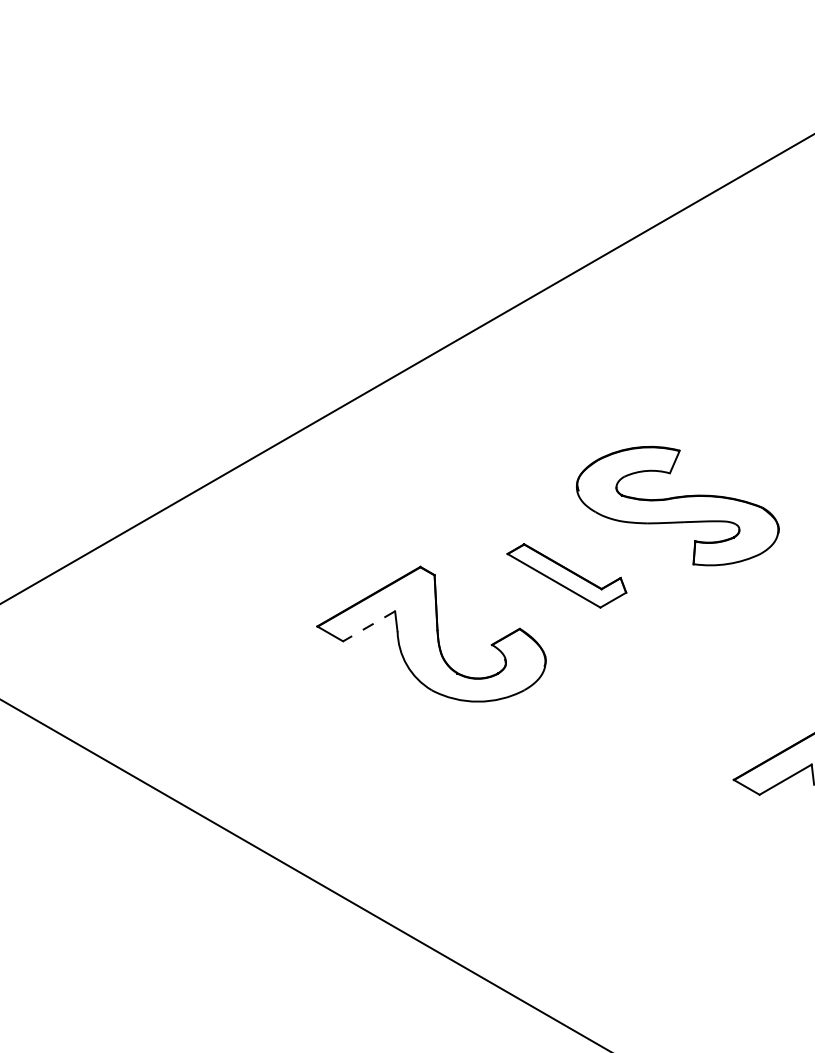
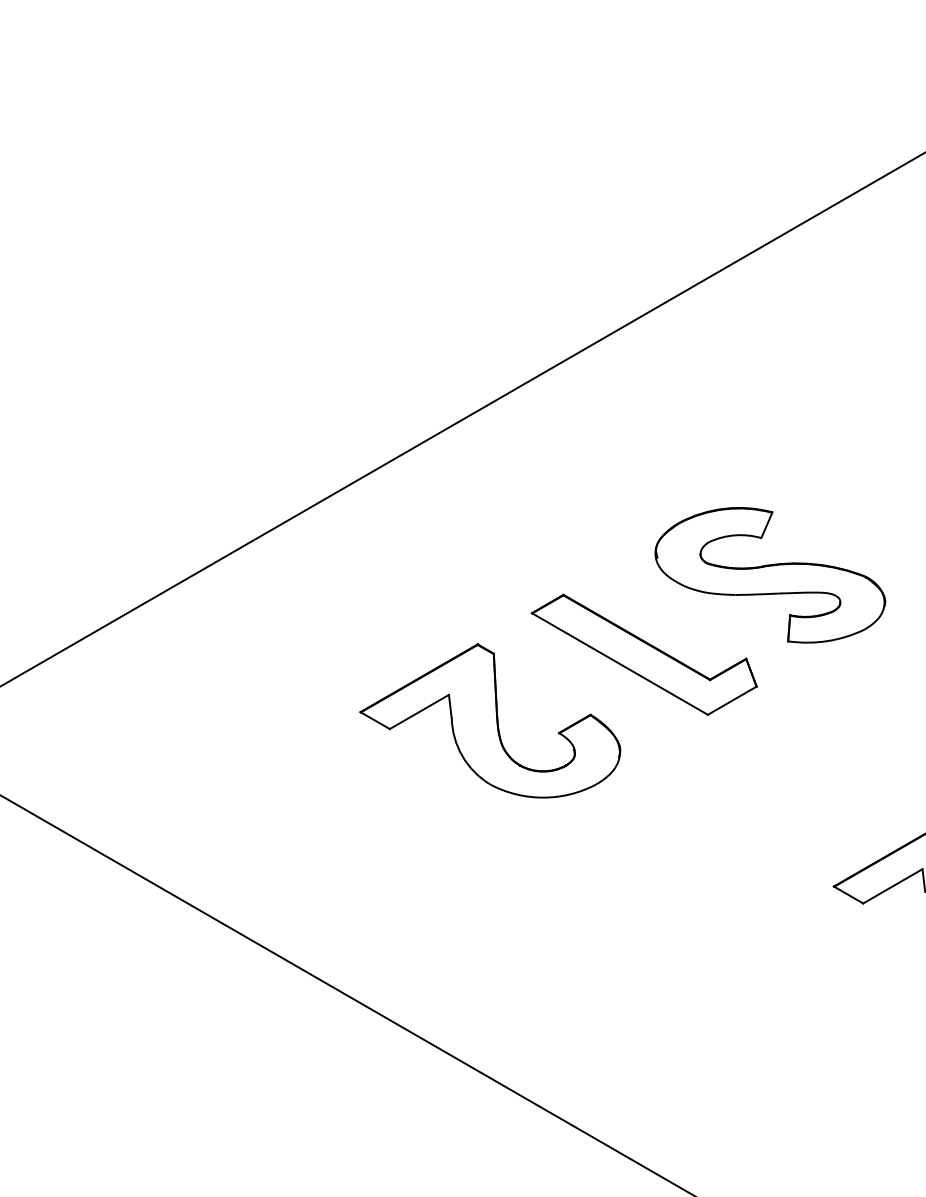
part: (566, 575) -> (643, 654), size x1.67
line: (368, 626) -> (418, 712), dashed -> solid

